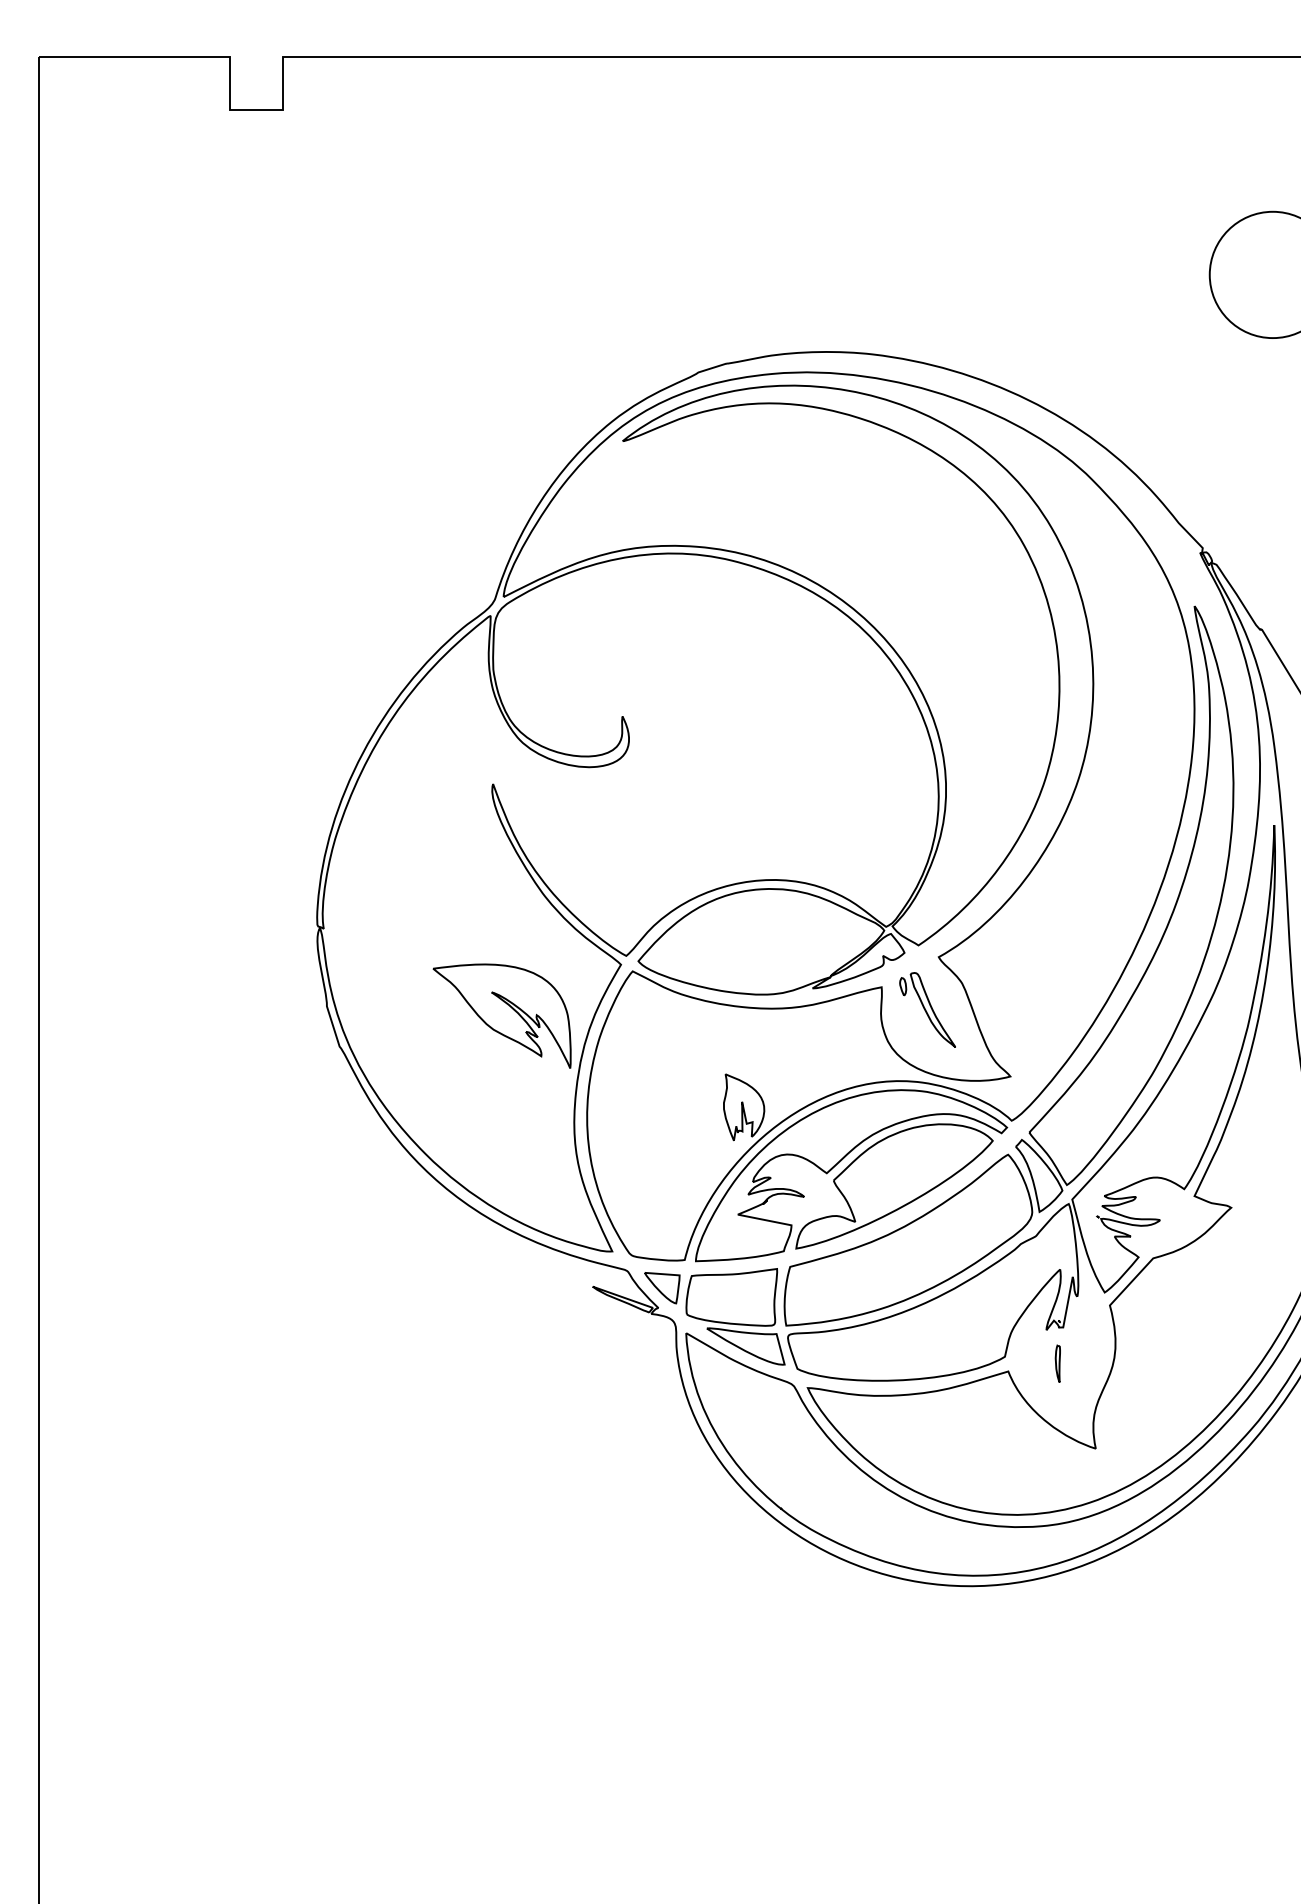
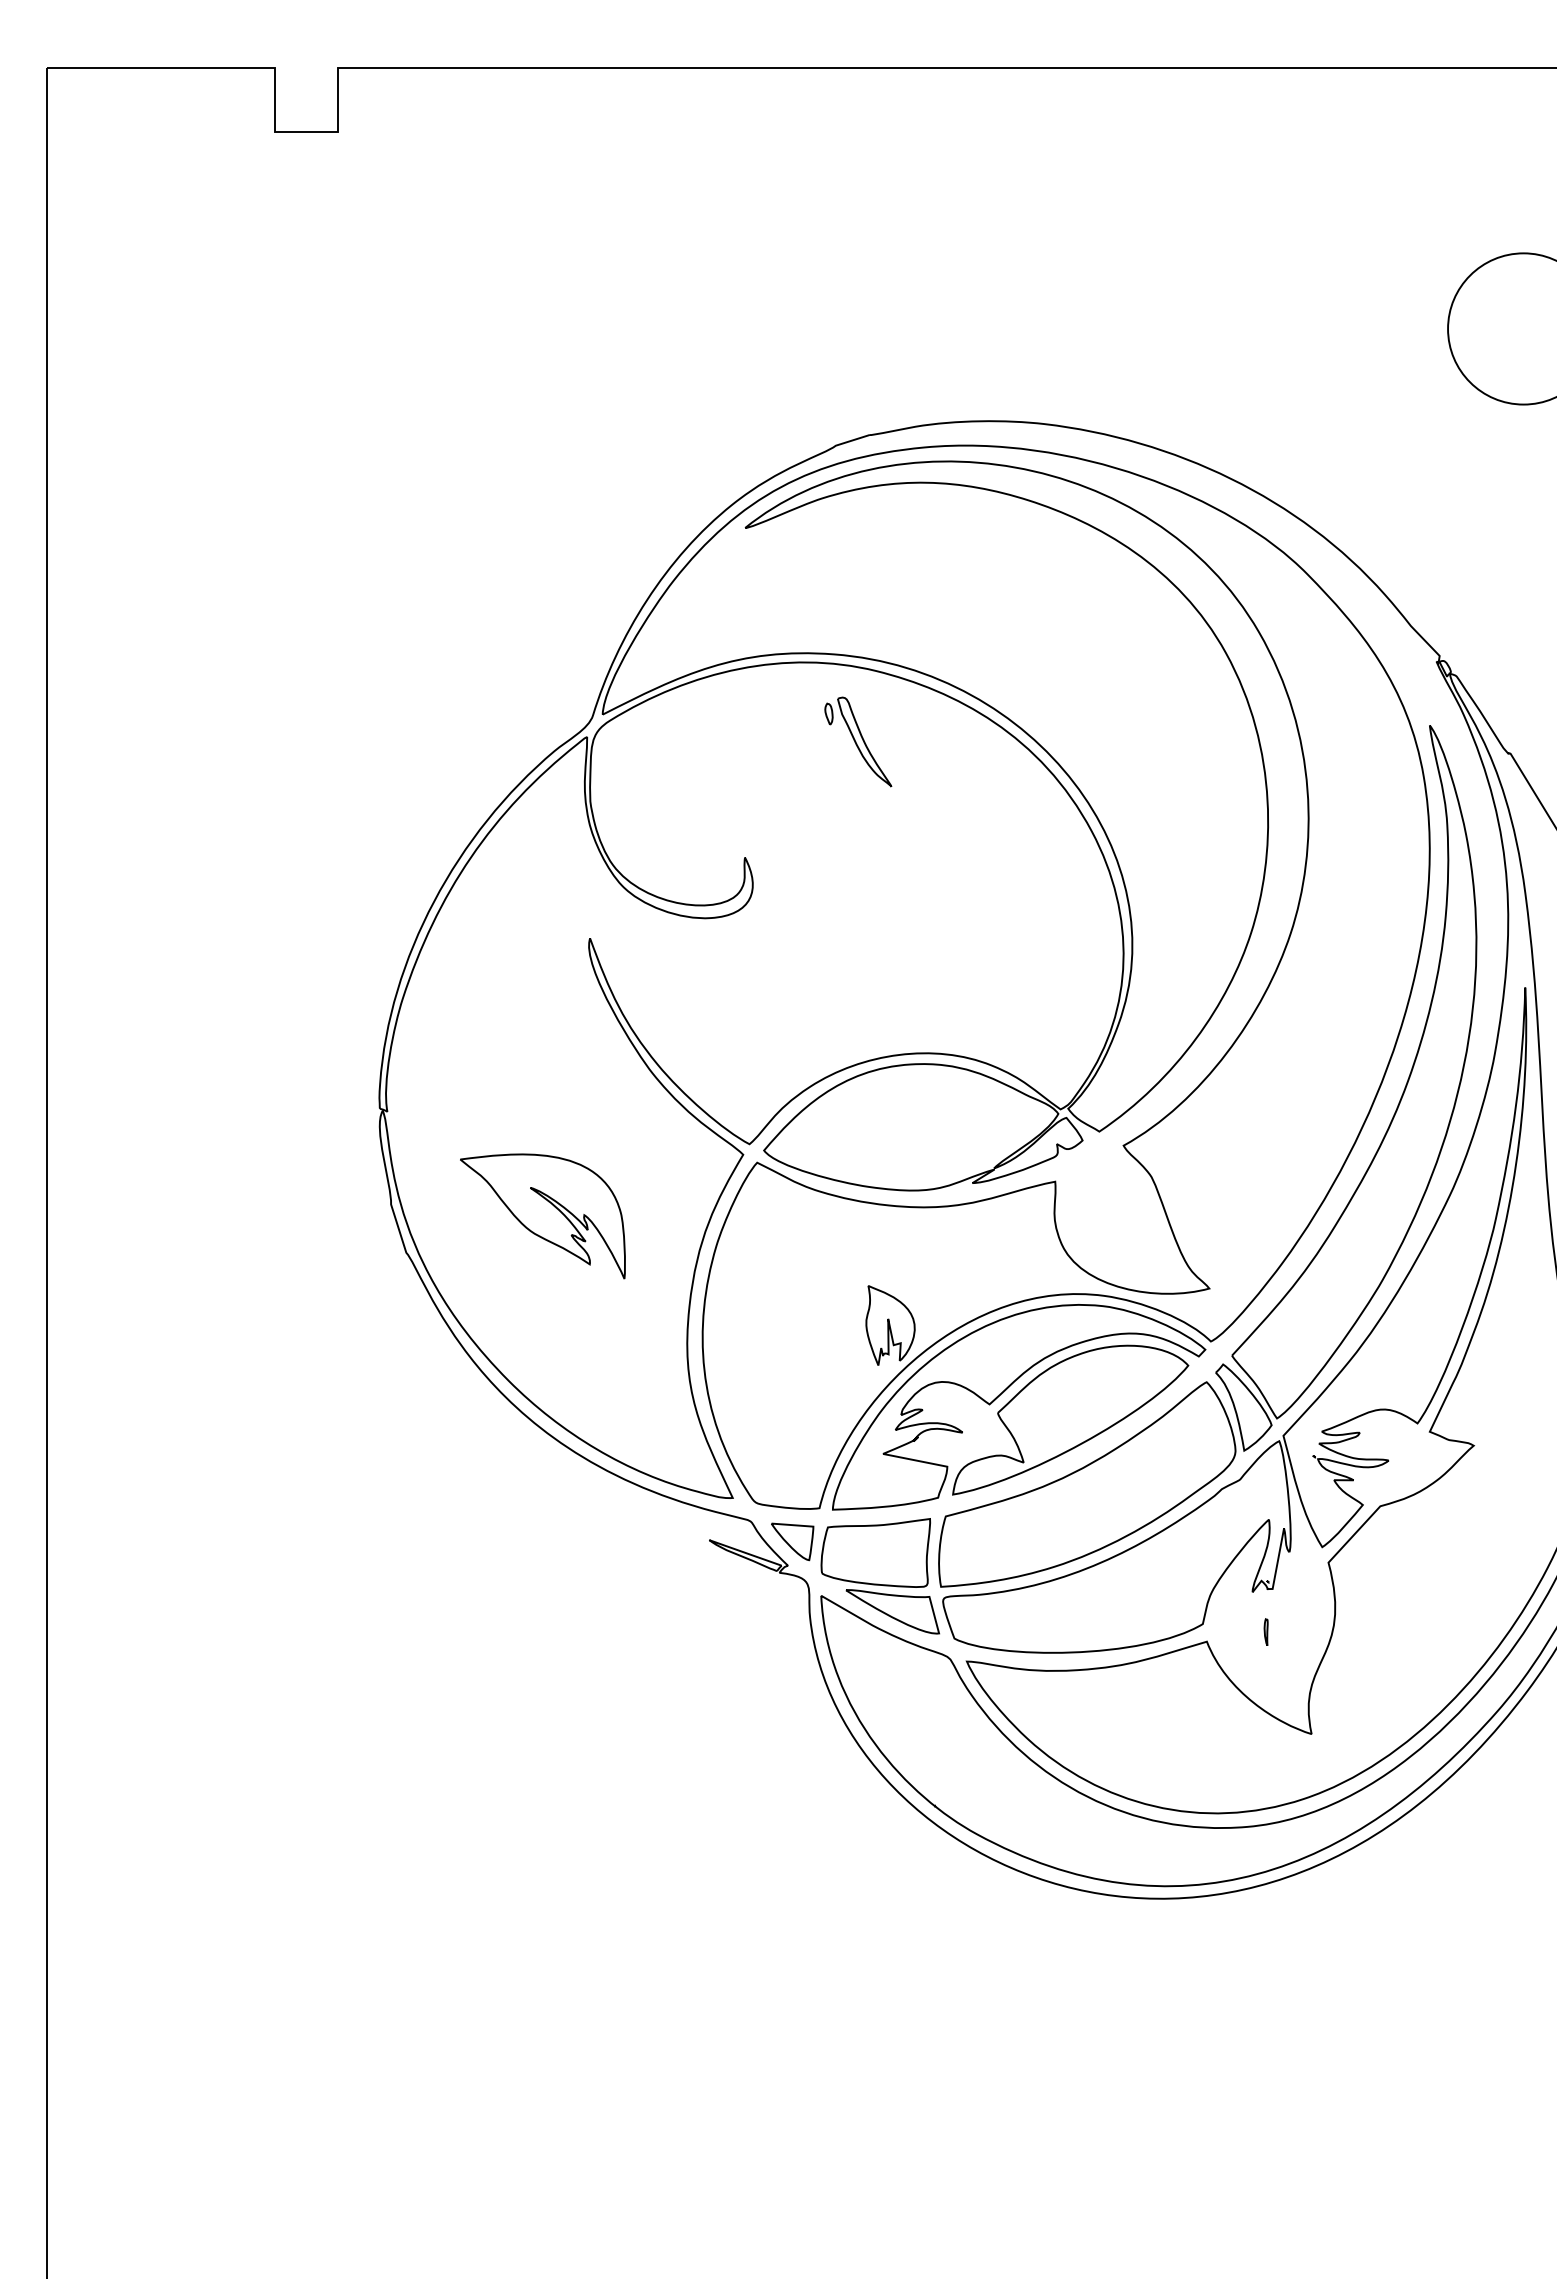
part: (927, 1009) -> (858, 741), moved
part: (501, 1016) -> (542, 1216), moved
part: (1057, 1362) -> (1265, 1631), size x0.6

